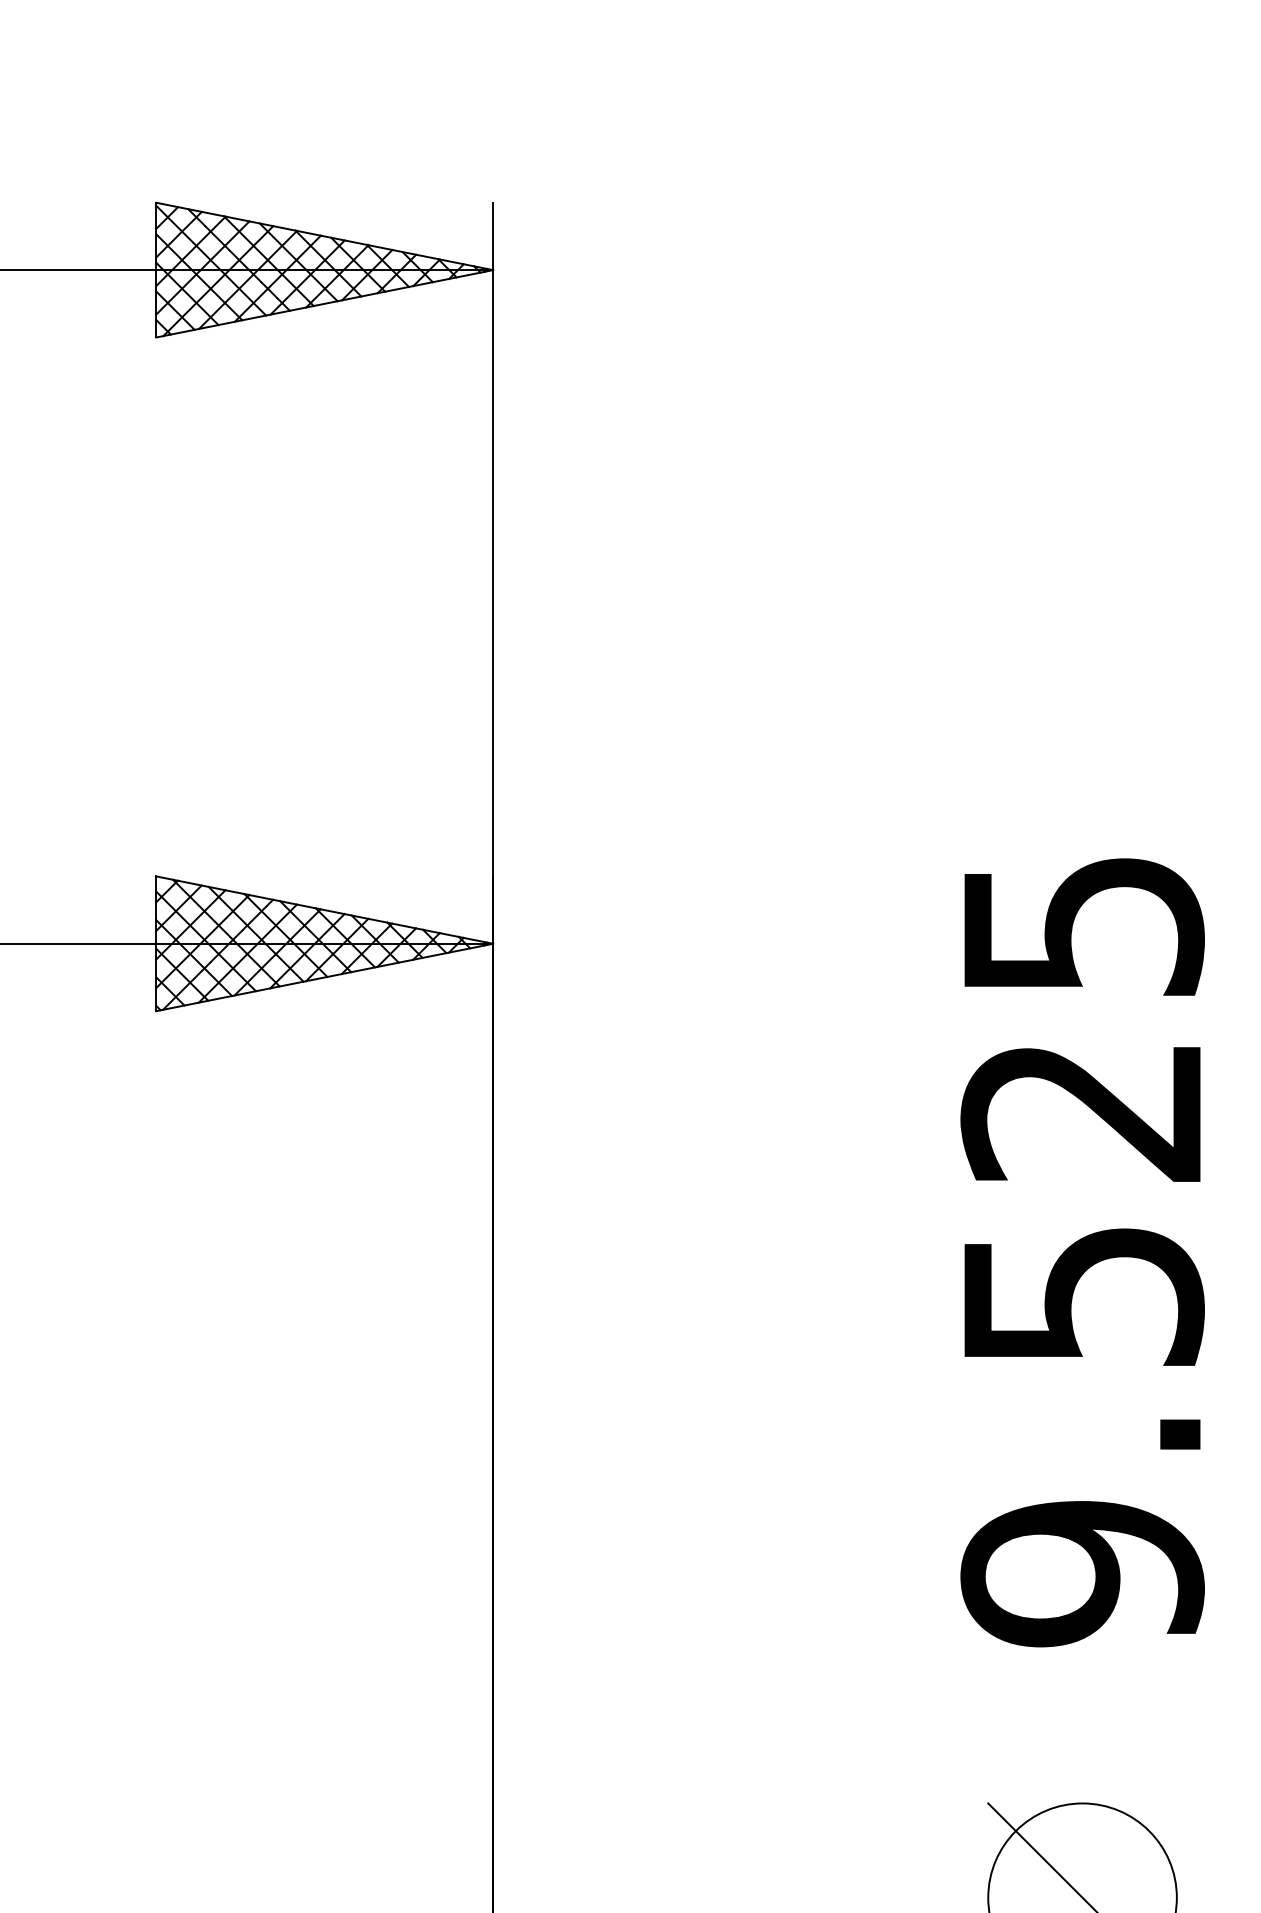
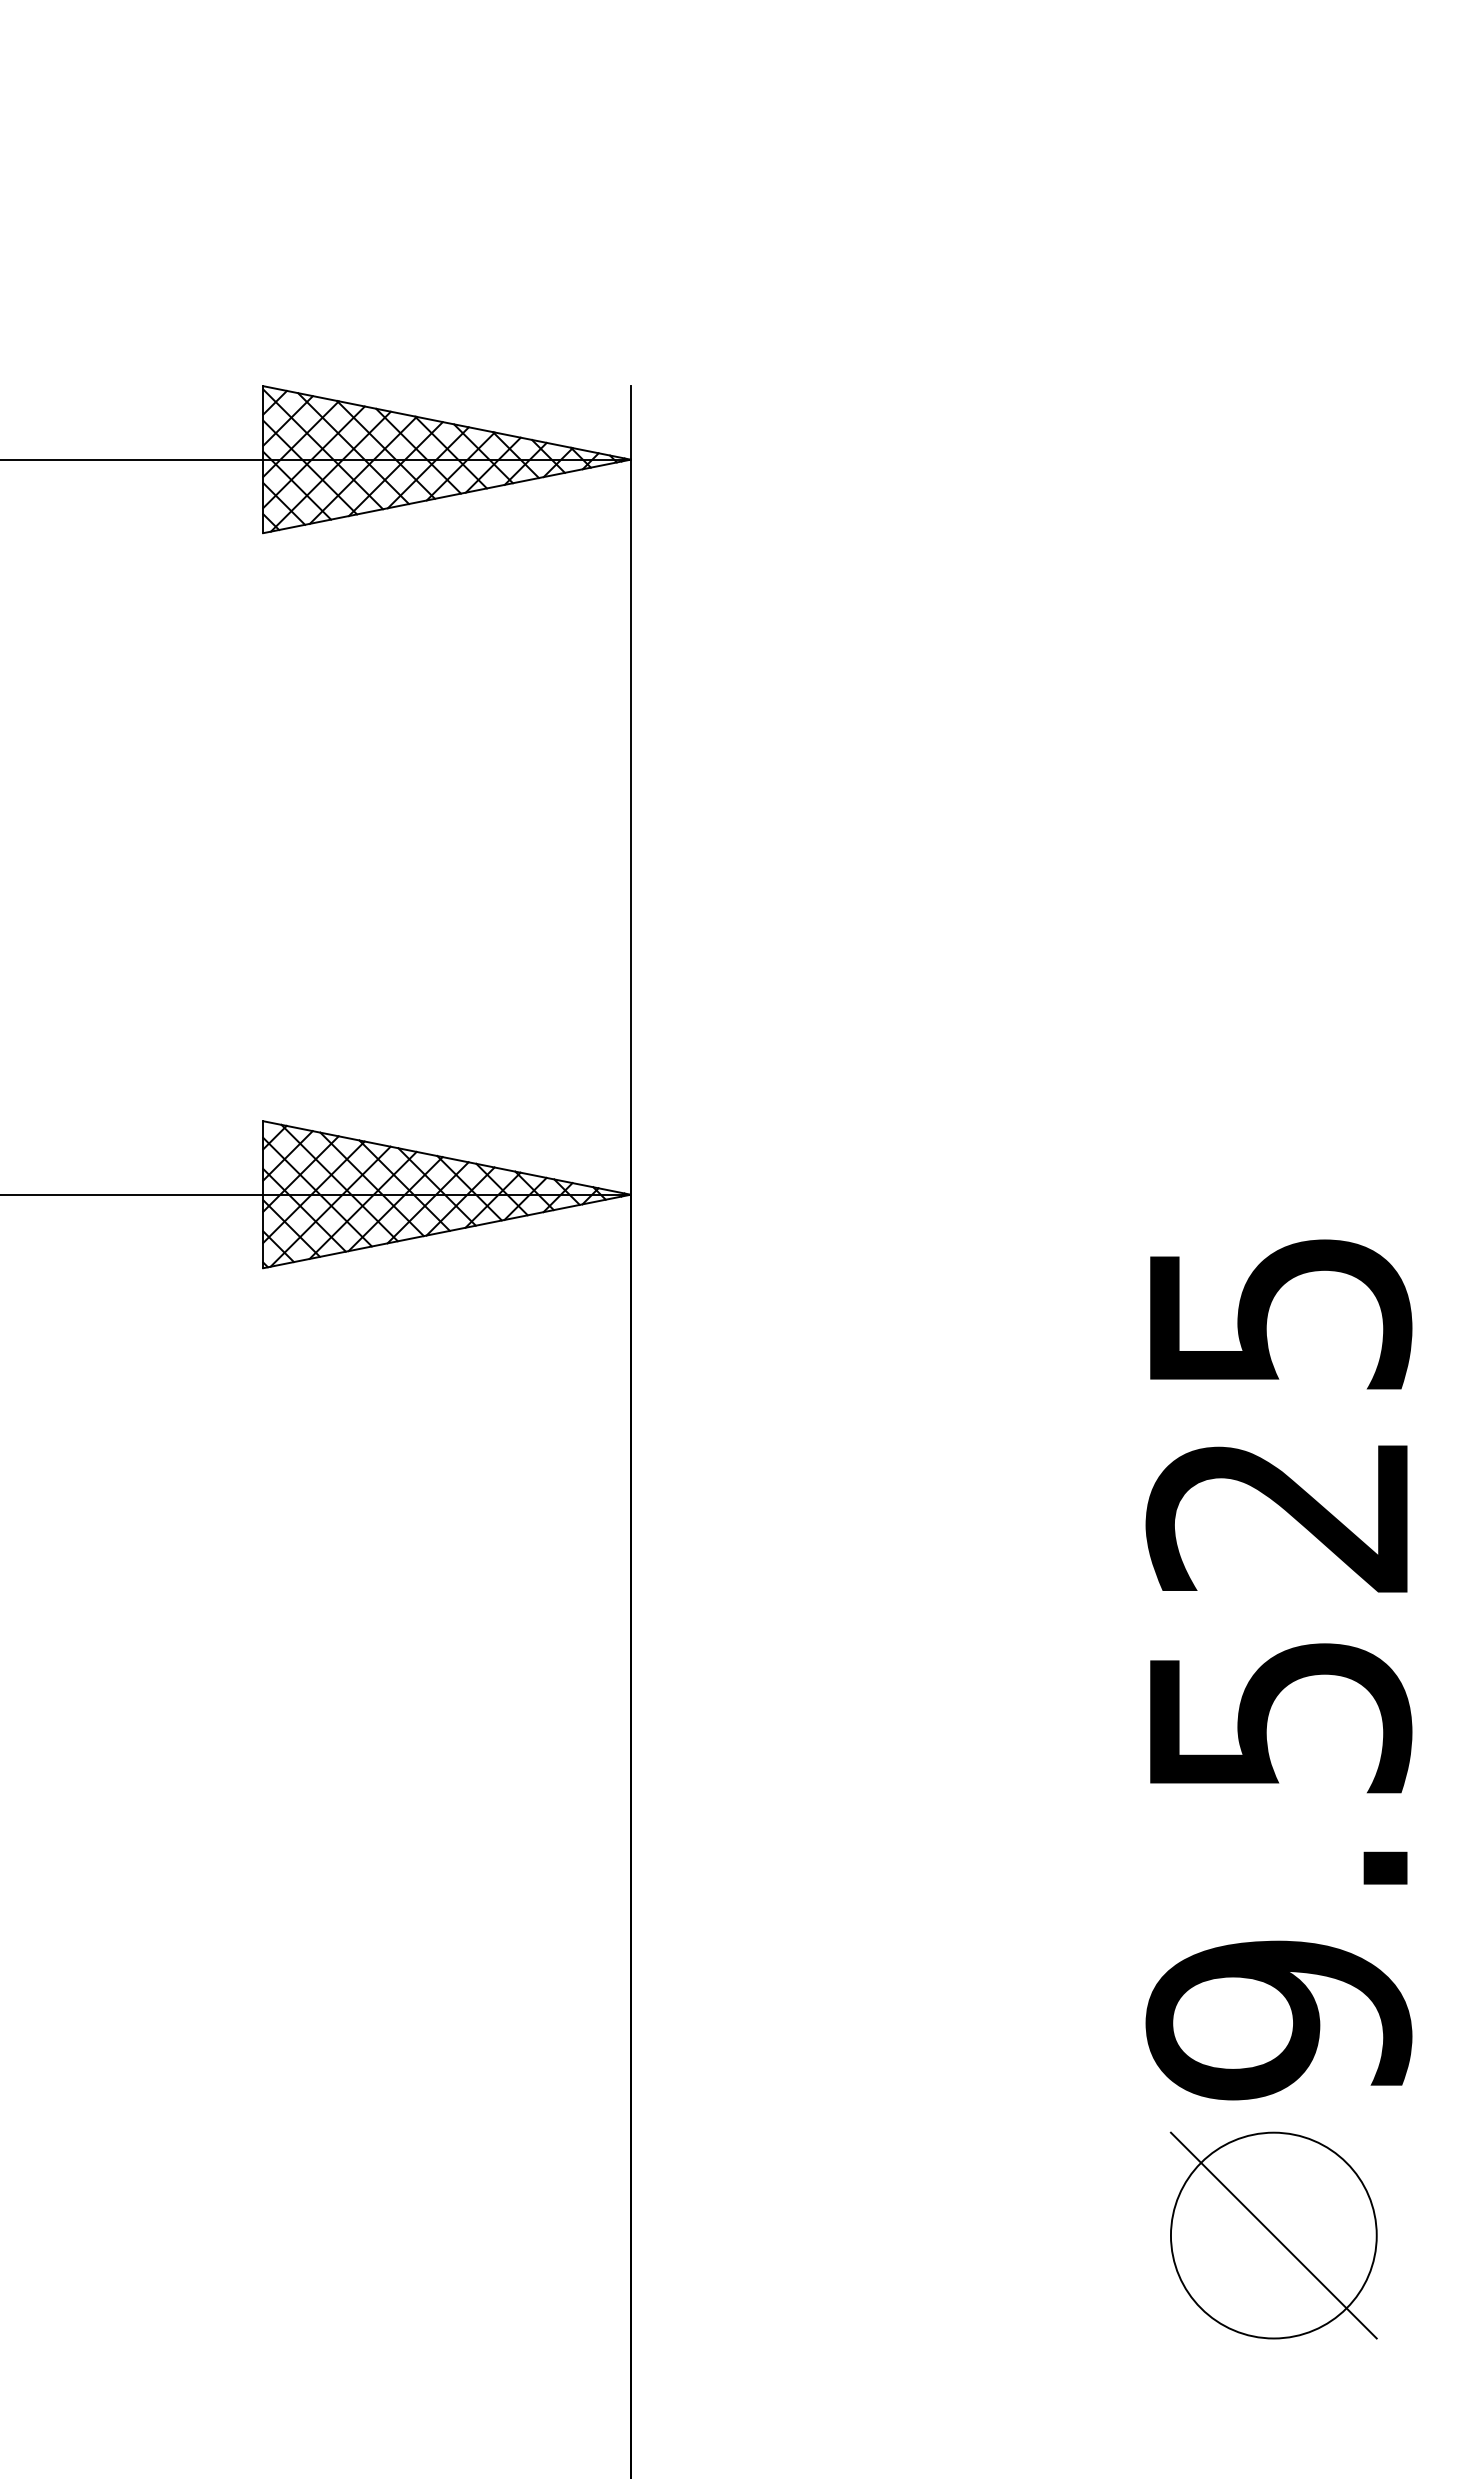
text: (1082, 1252) -> (1278, 1669), moved

